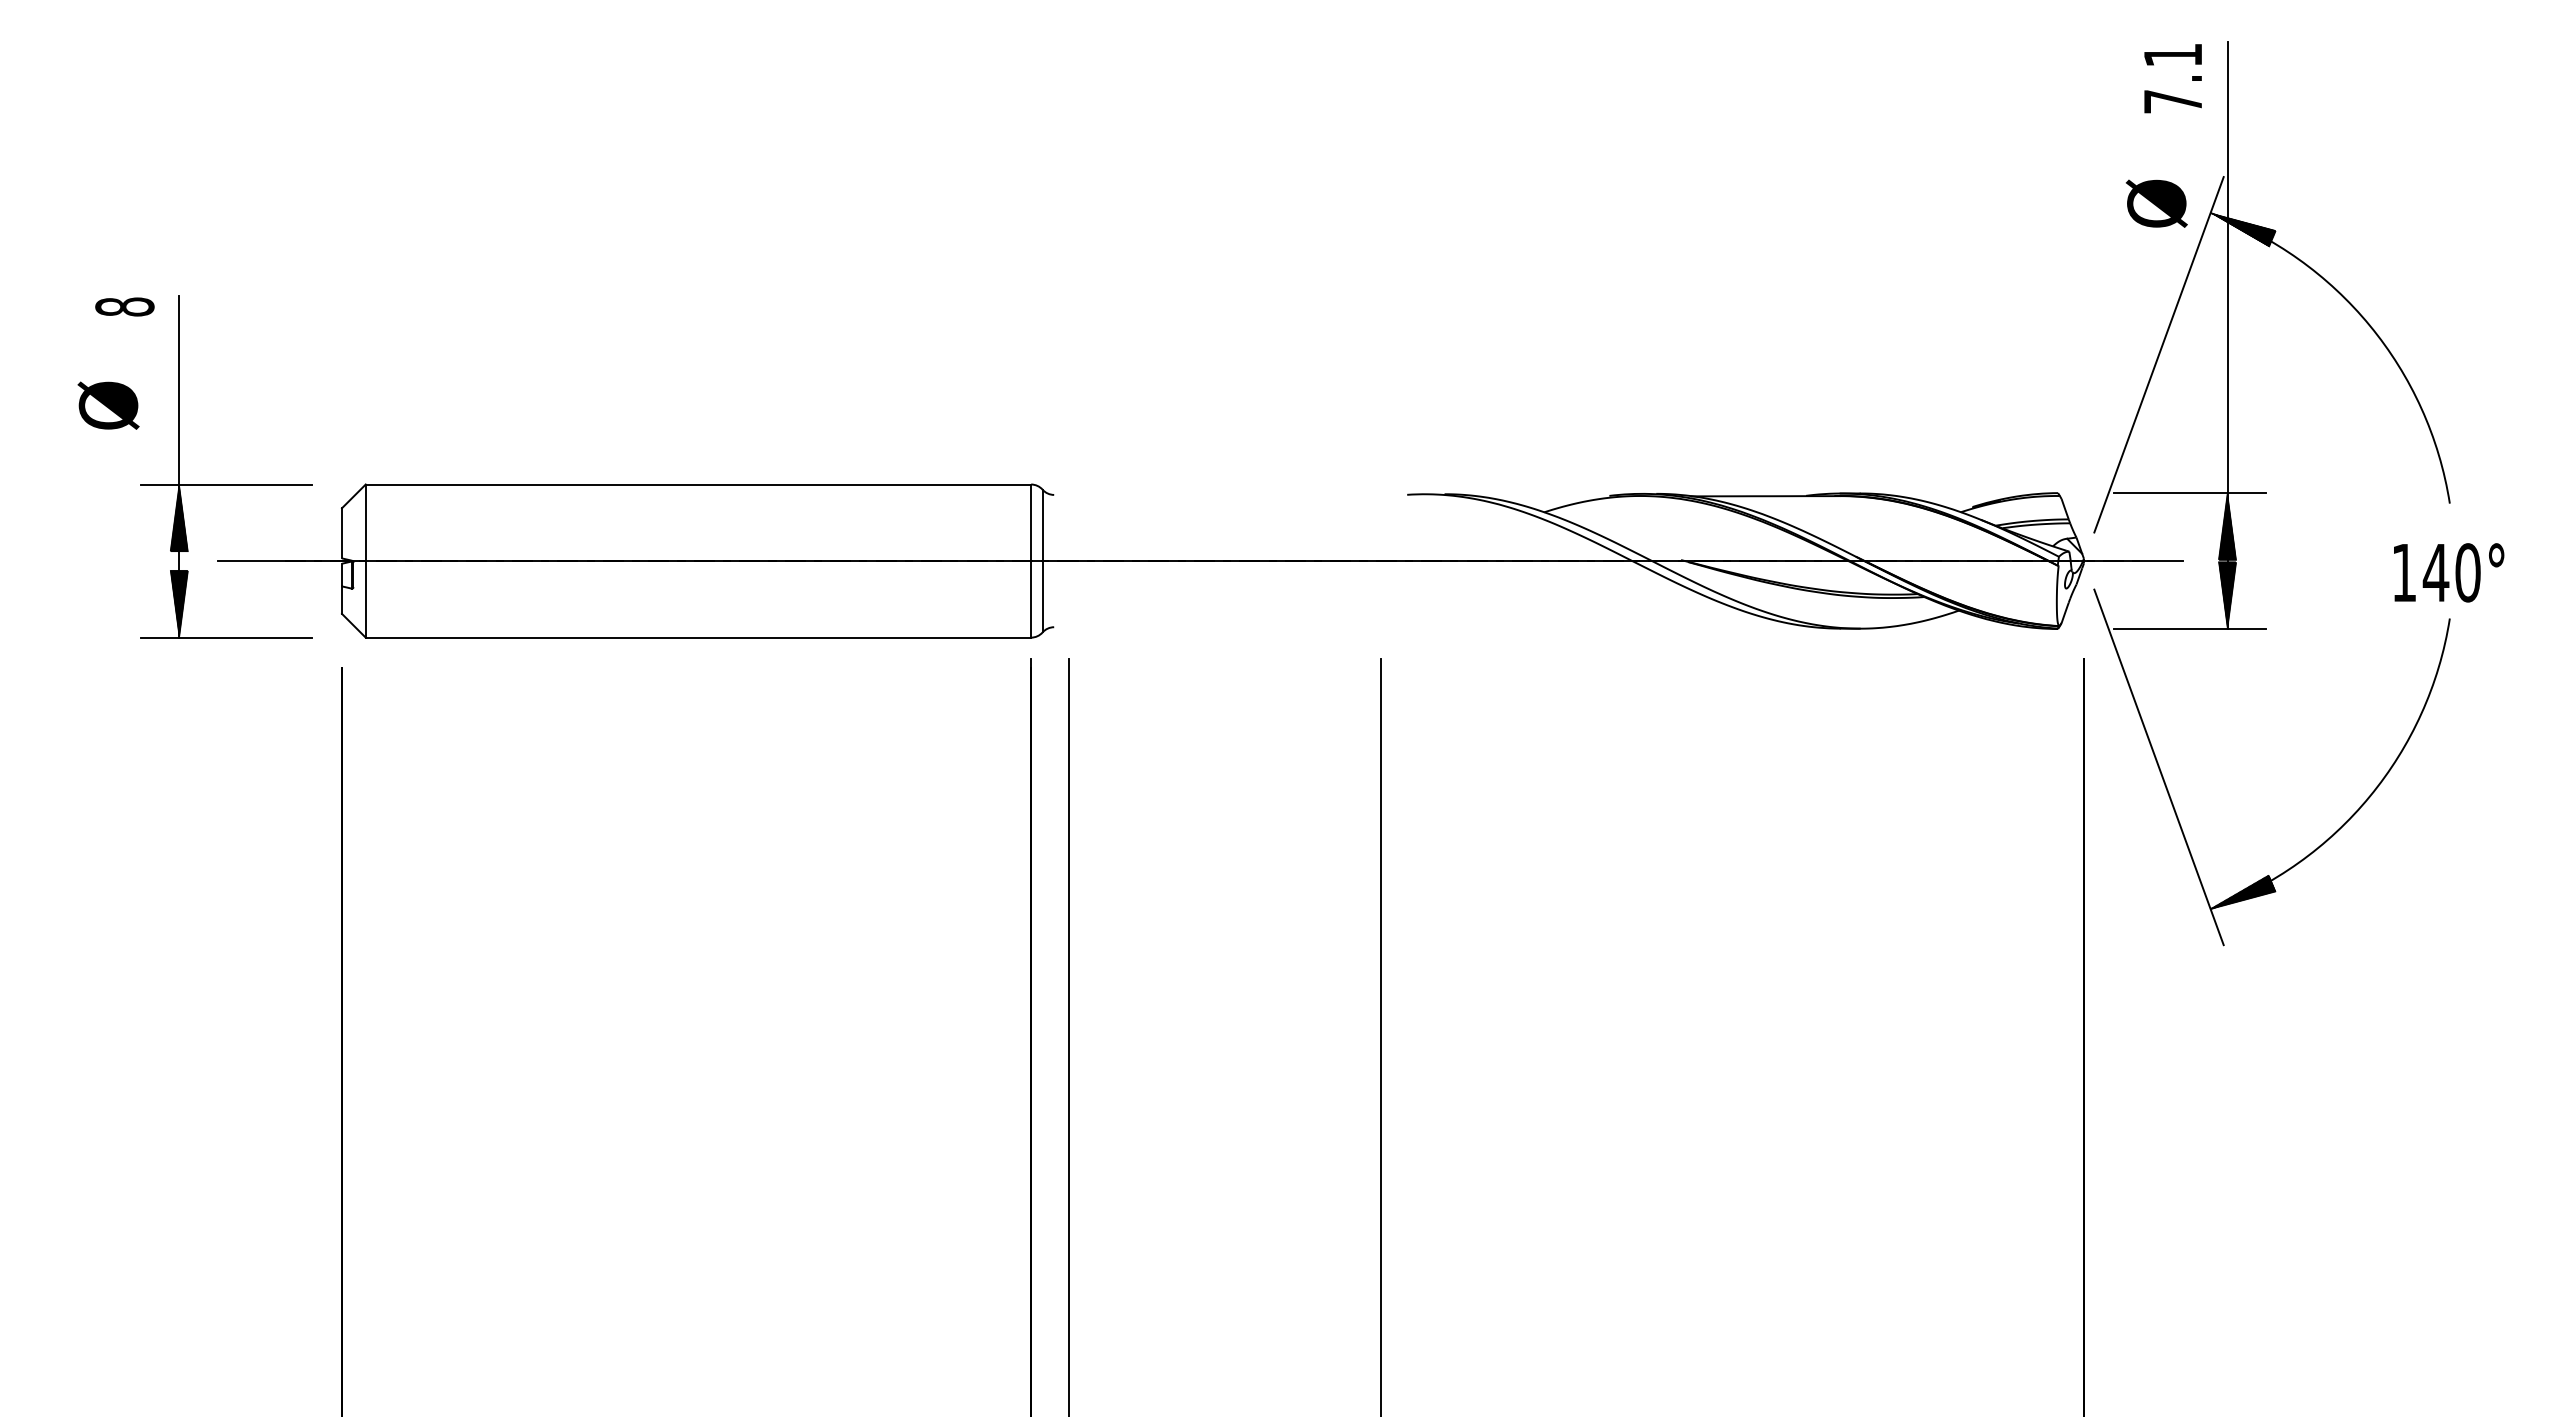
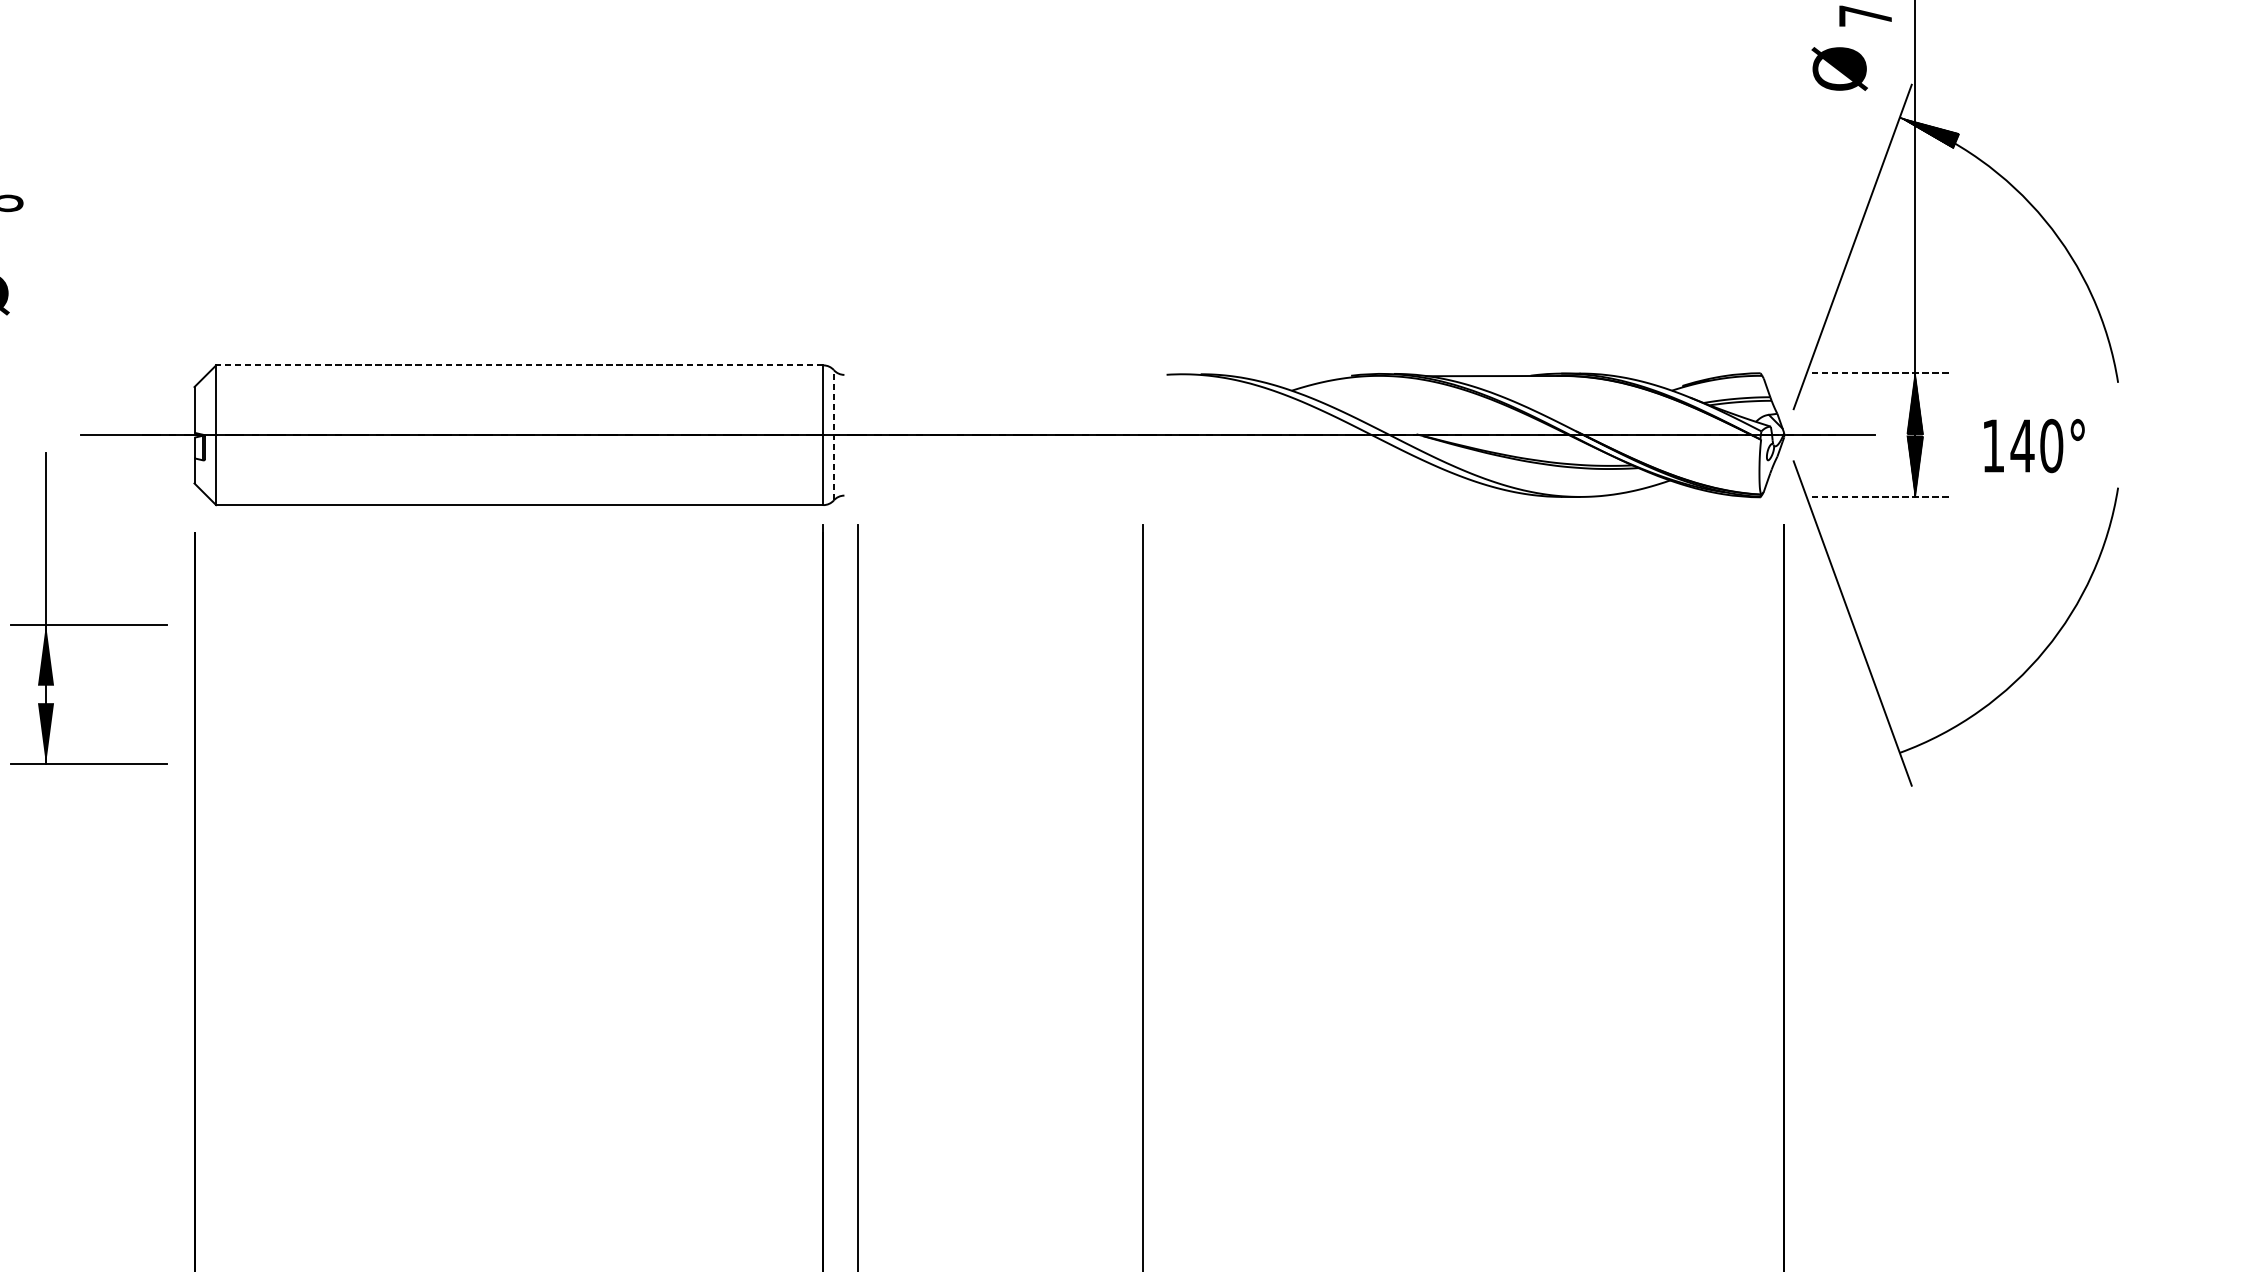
text: (2156, 203) -> (1839, 68), moved
part: (226, 484) -> (89, 624), moved
line: (698, 484) -> (519, 365), solid -> dashed
line: (2190, 493) -> (1881, 373), solid -> dashed
line: (1042, 560) -> (833, 434), solid -> dashed
text: (2449, 572) -> (2034, 445), moved
line: (2190, 629) -> (1881, 497), solid -> dashed
hatch: (2243, 892) -> (1929, 737), removed

